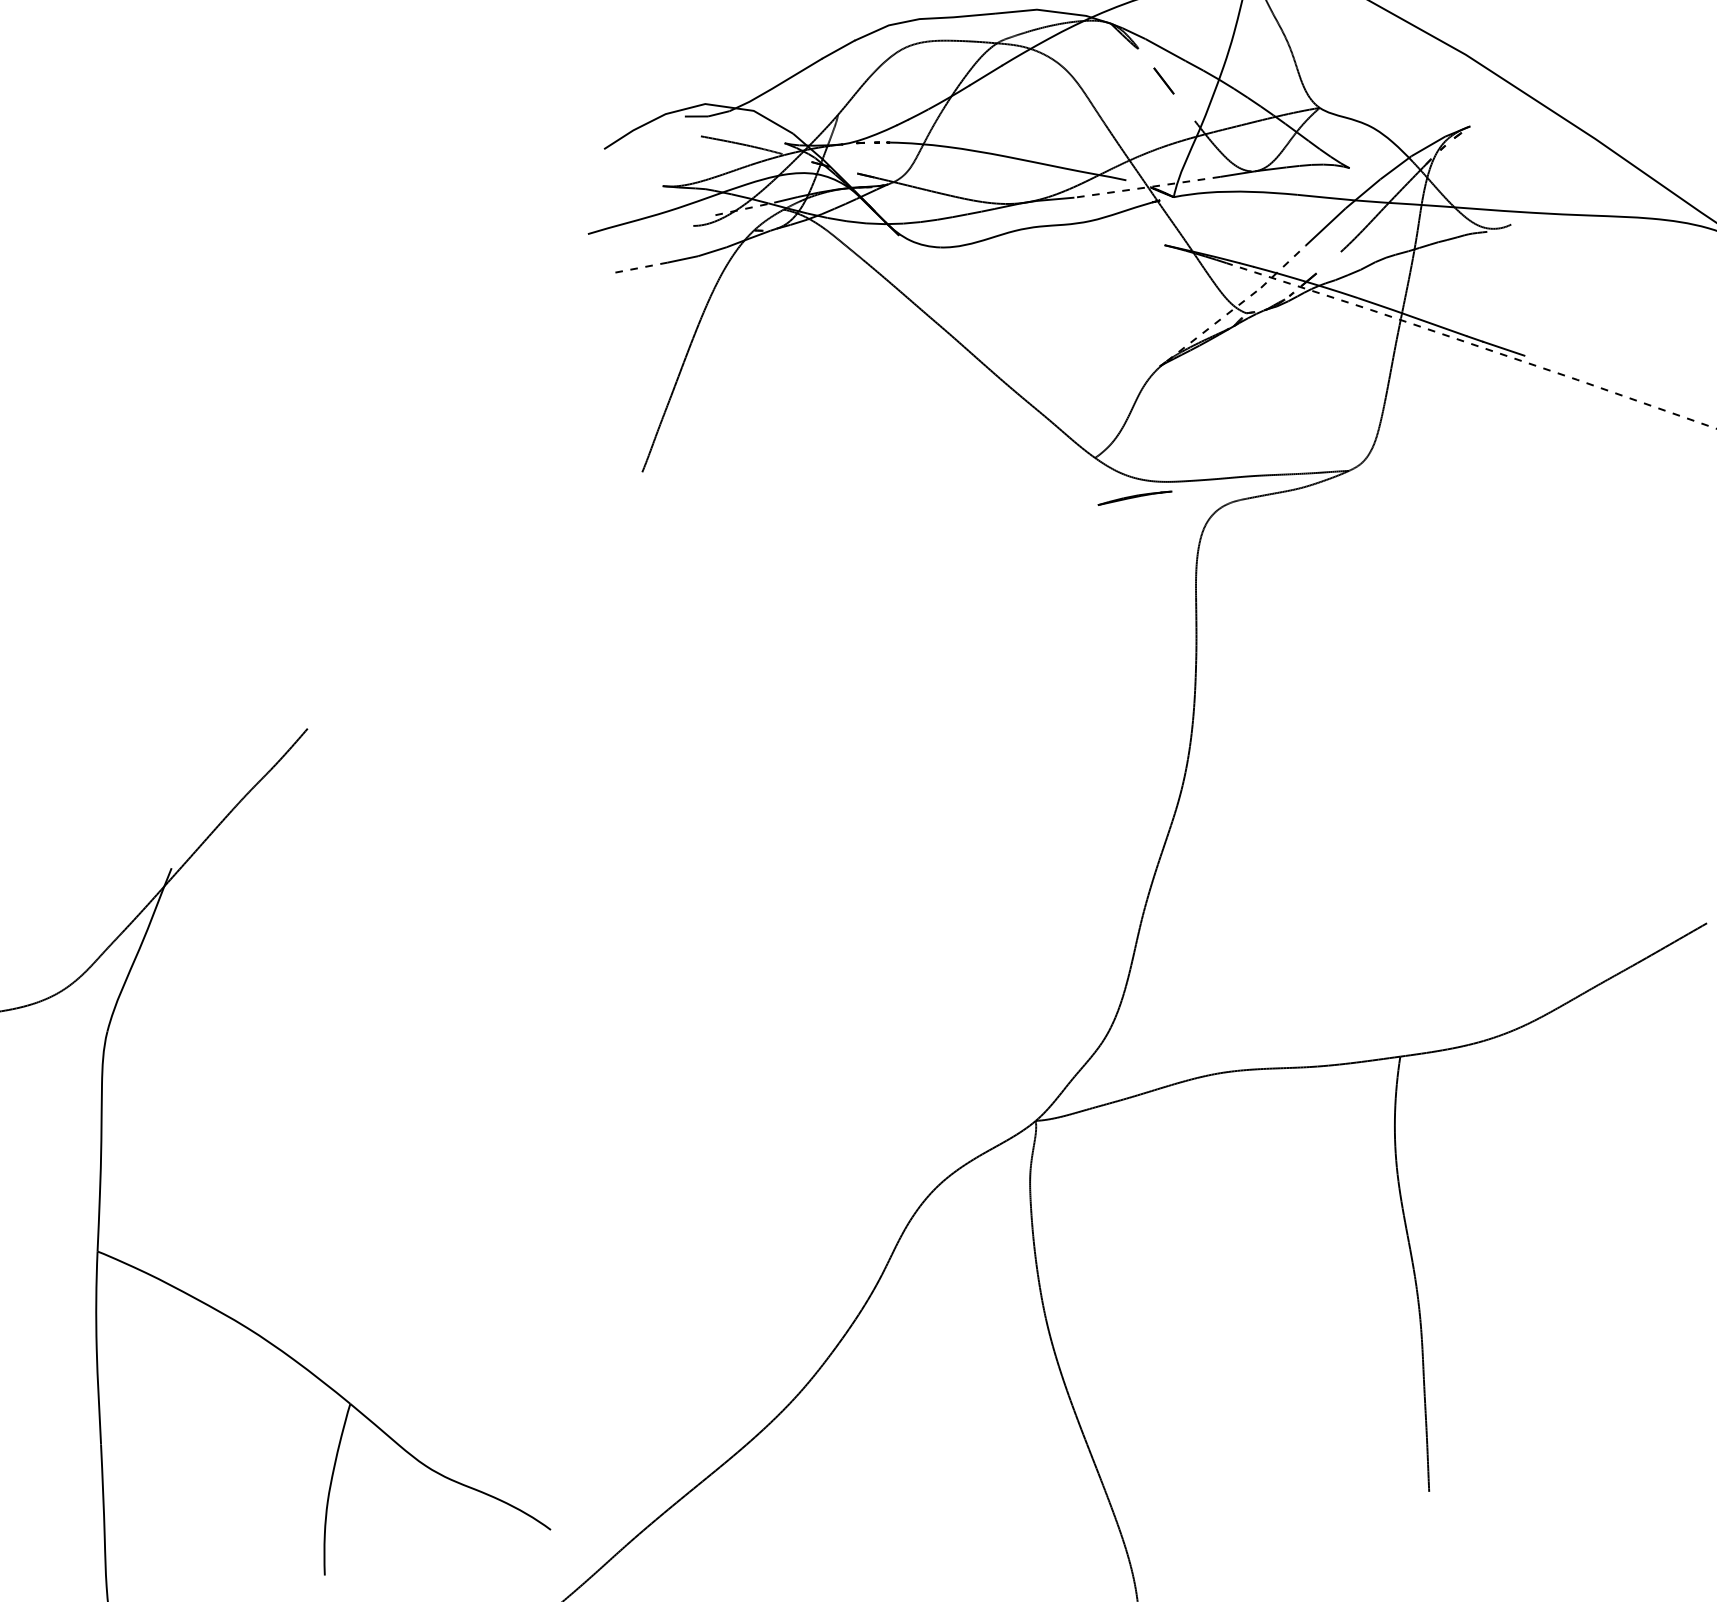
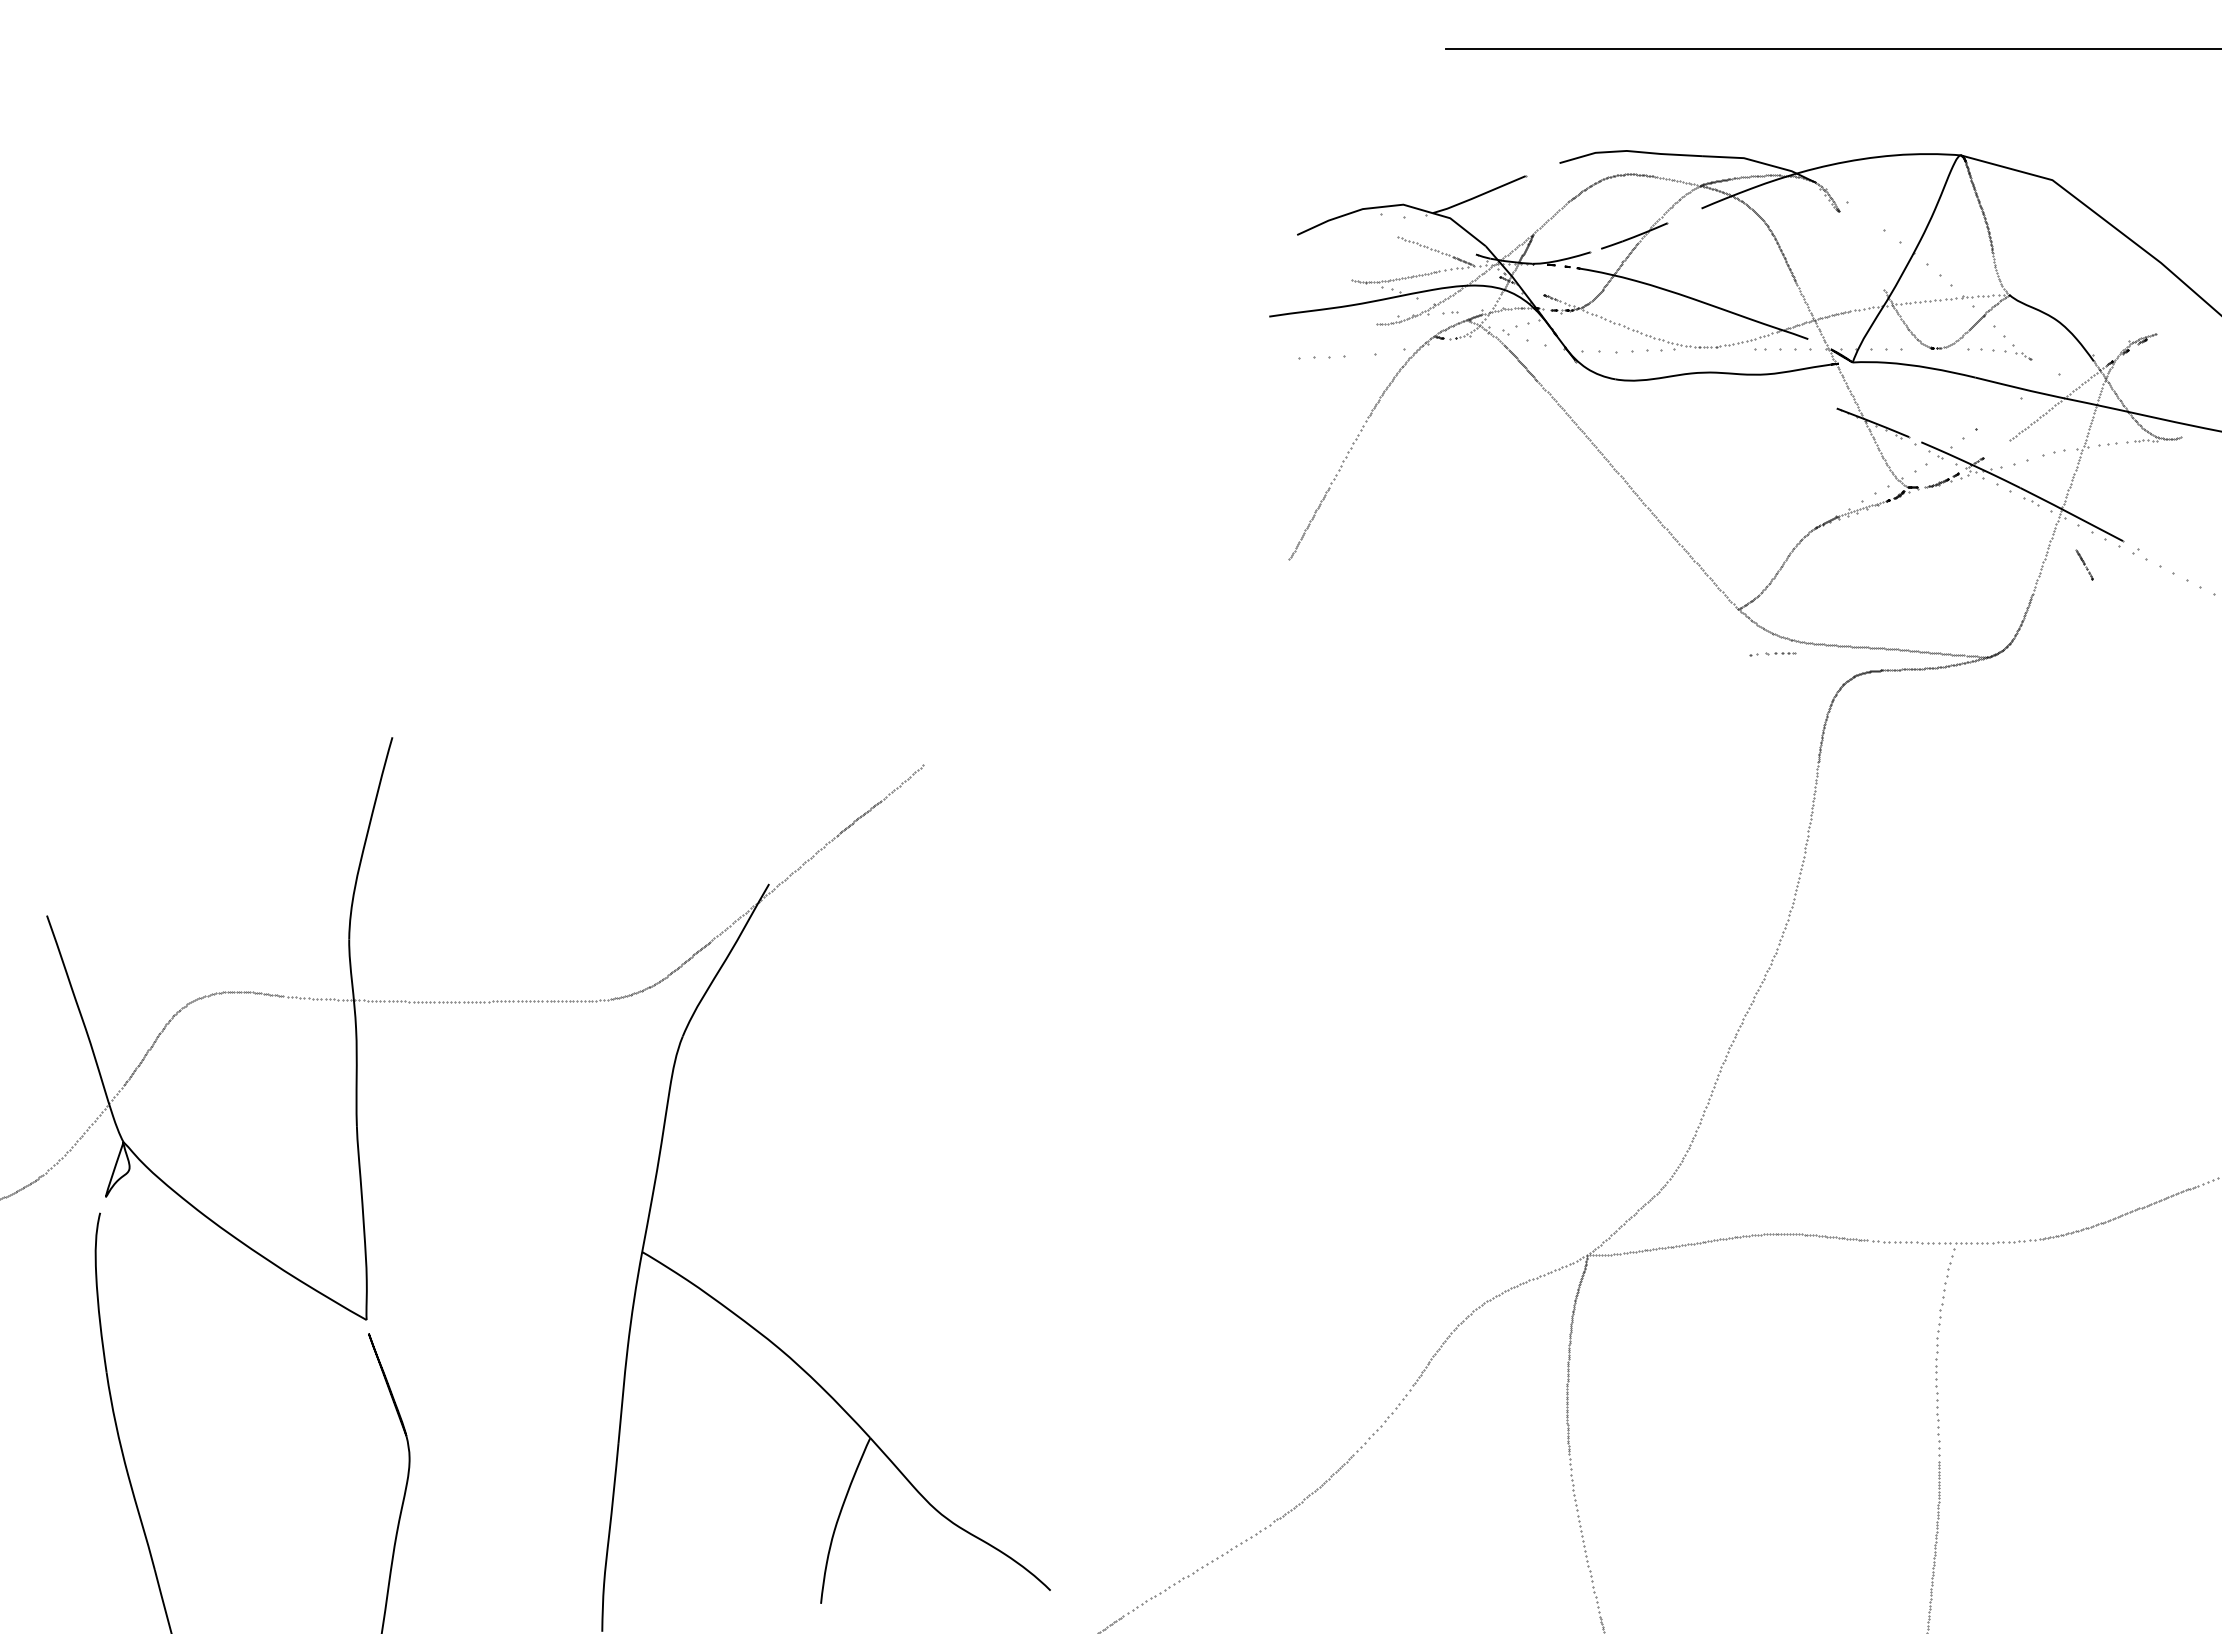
curve: (1164, 81) -> (2084, 564), moved
part: (1135, 498) -> (1772, 654), size x0.6

